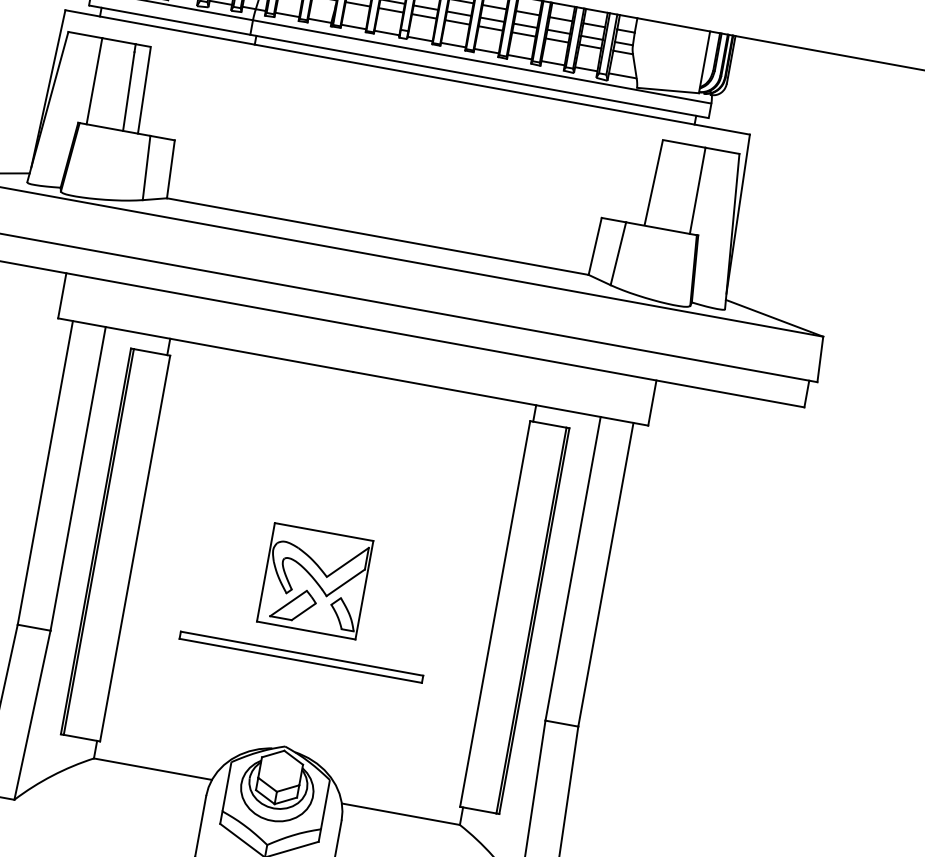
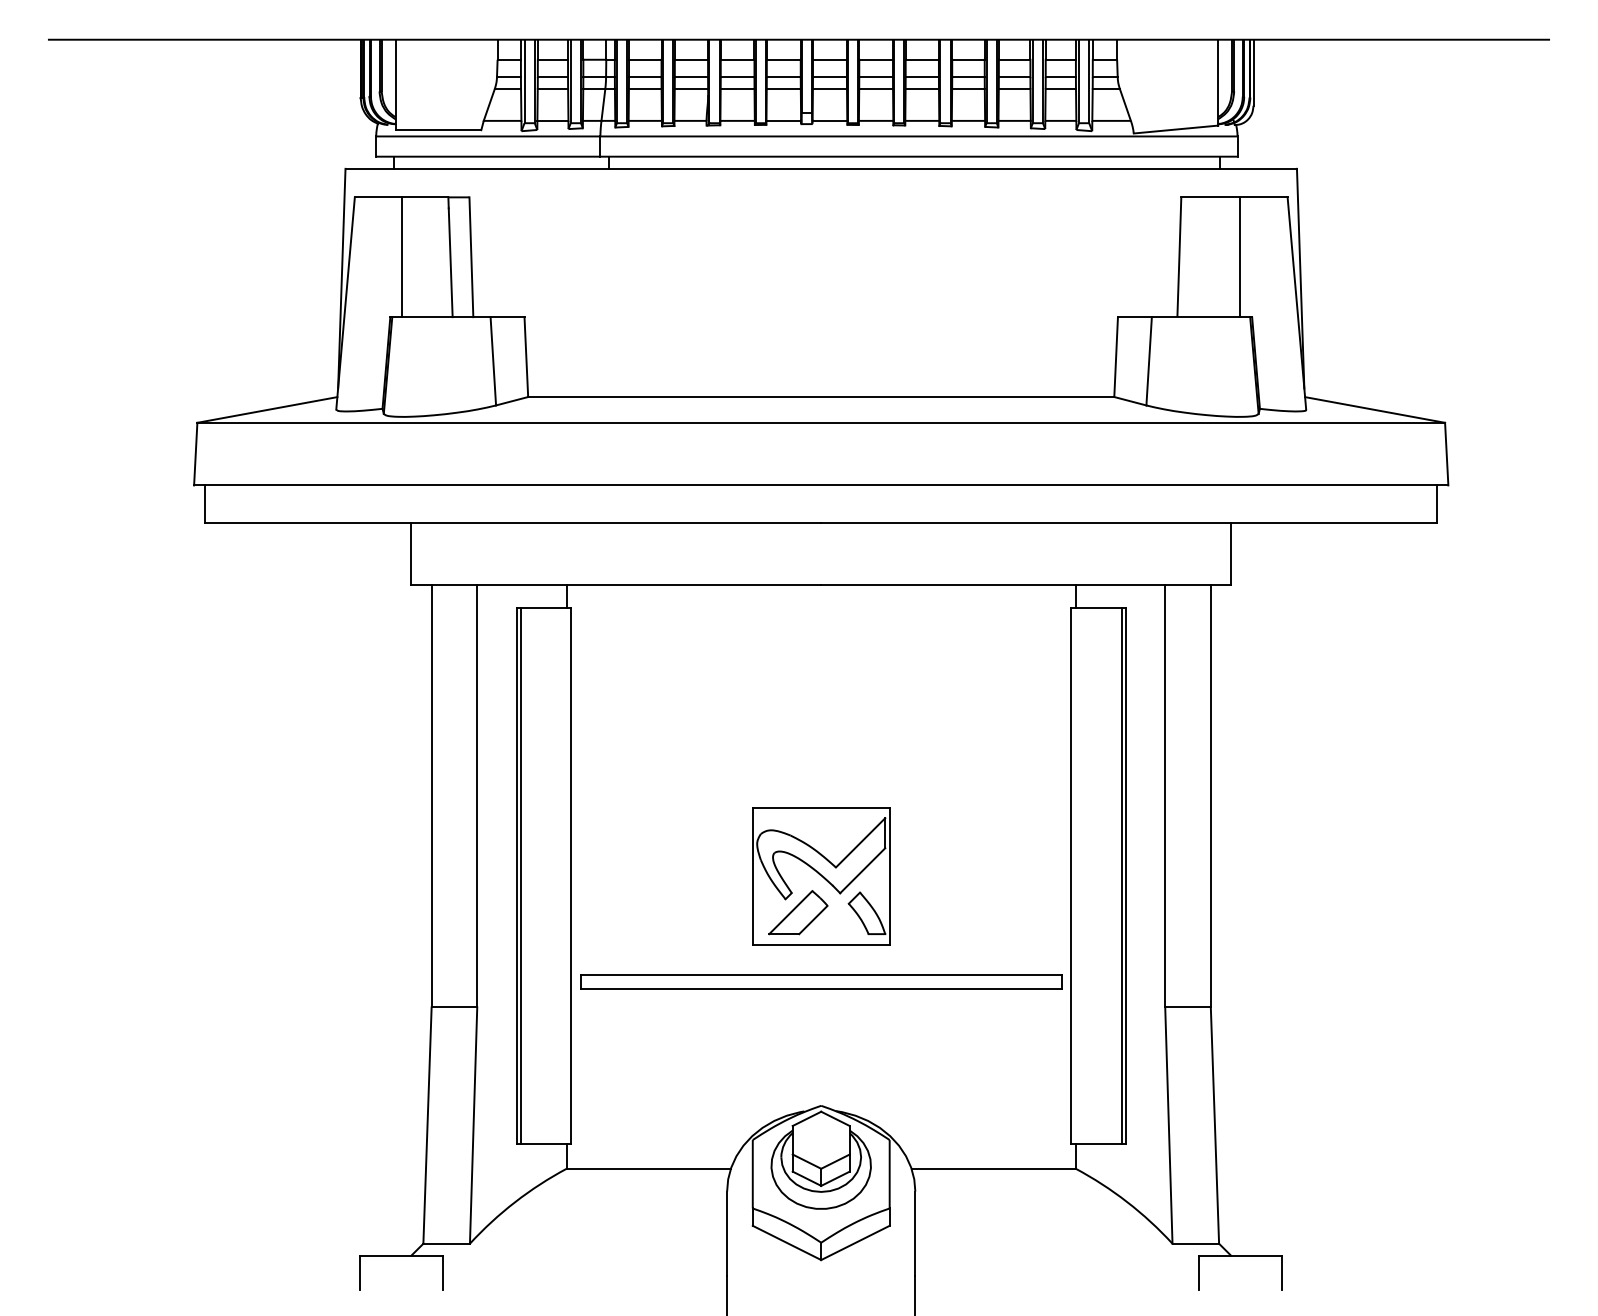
part: (301, 657) -> (821, 981), size x1.43

